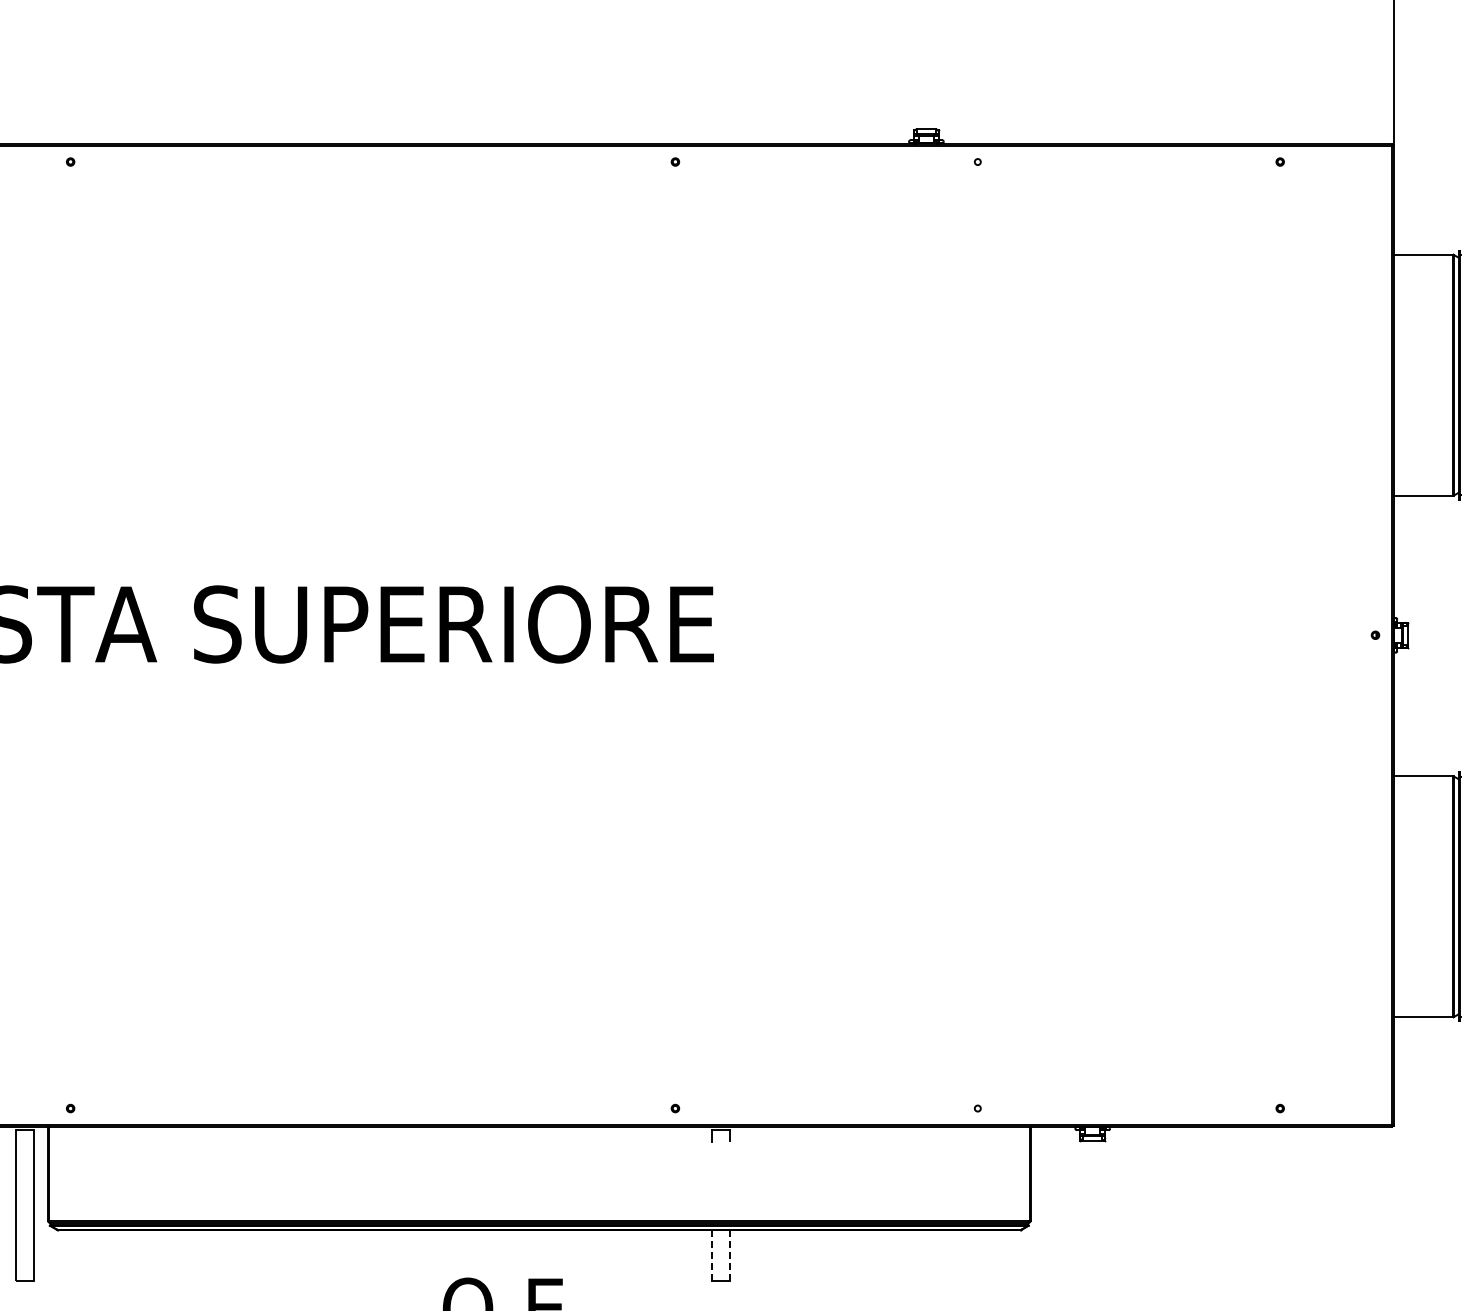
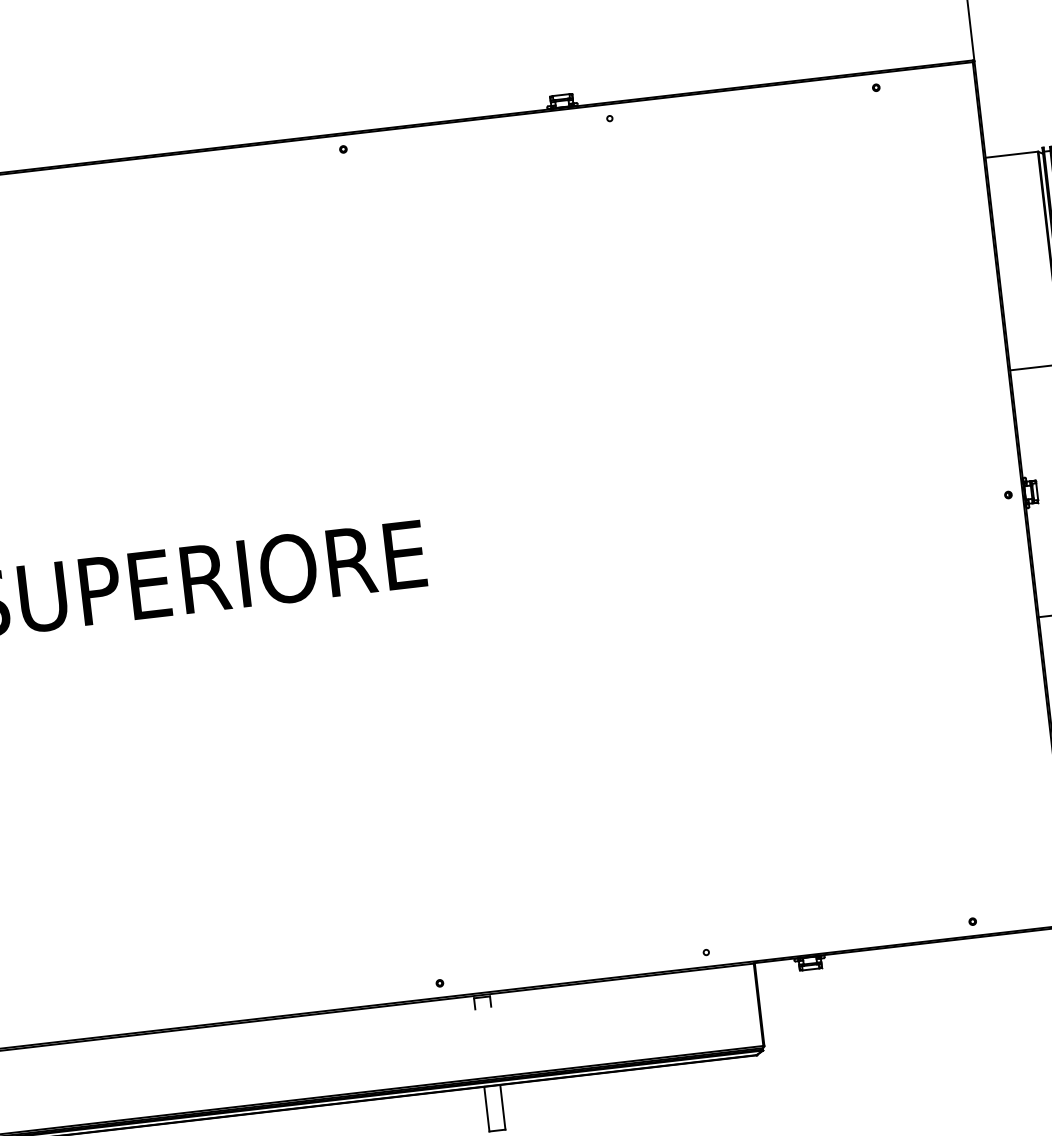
line: (729, 1255) -> (502, 1107), dashed -> solid
line: (711, 1256) -> (486, 1110), dashed -> solid

